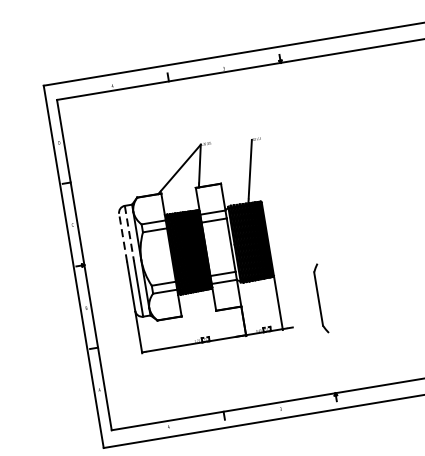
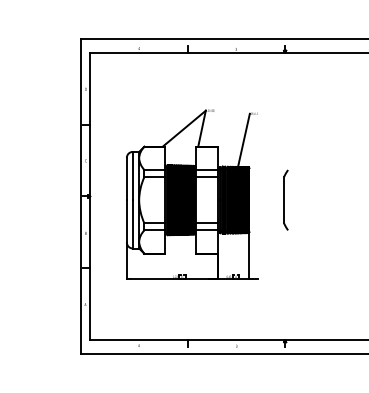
line: (129, 234) -> (132, 176), dashed -> solid
line: (122, 237) -> (126, 178), dashed -> solid
part: (320, 297) -> (285, 199), moved

